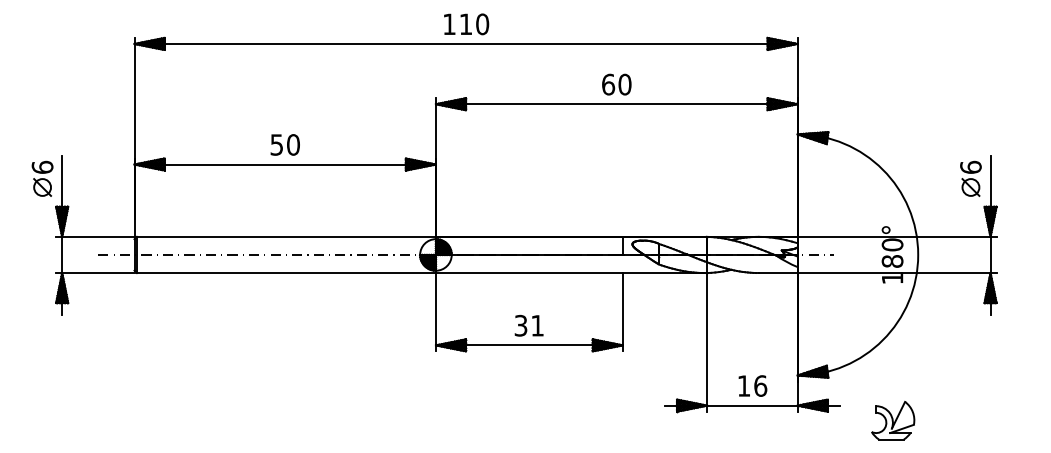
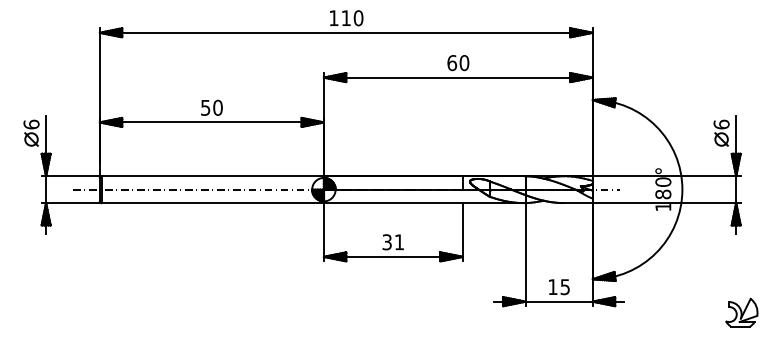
text: (760, 386) -> (565, 287), 16 -> 15
part: (892, 420) -> (741, 312), moved

